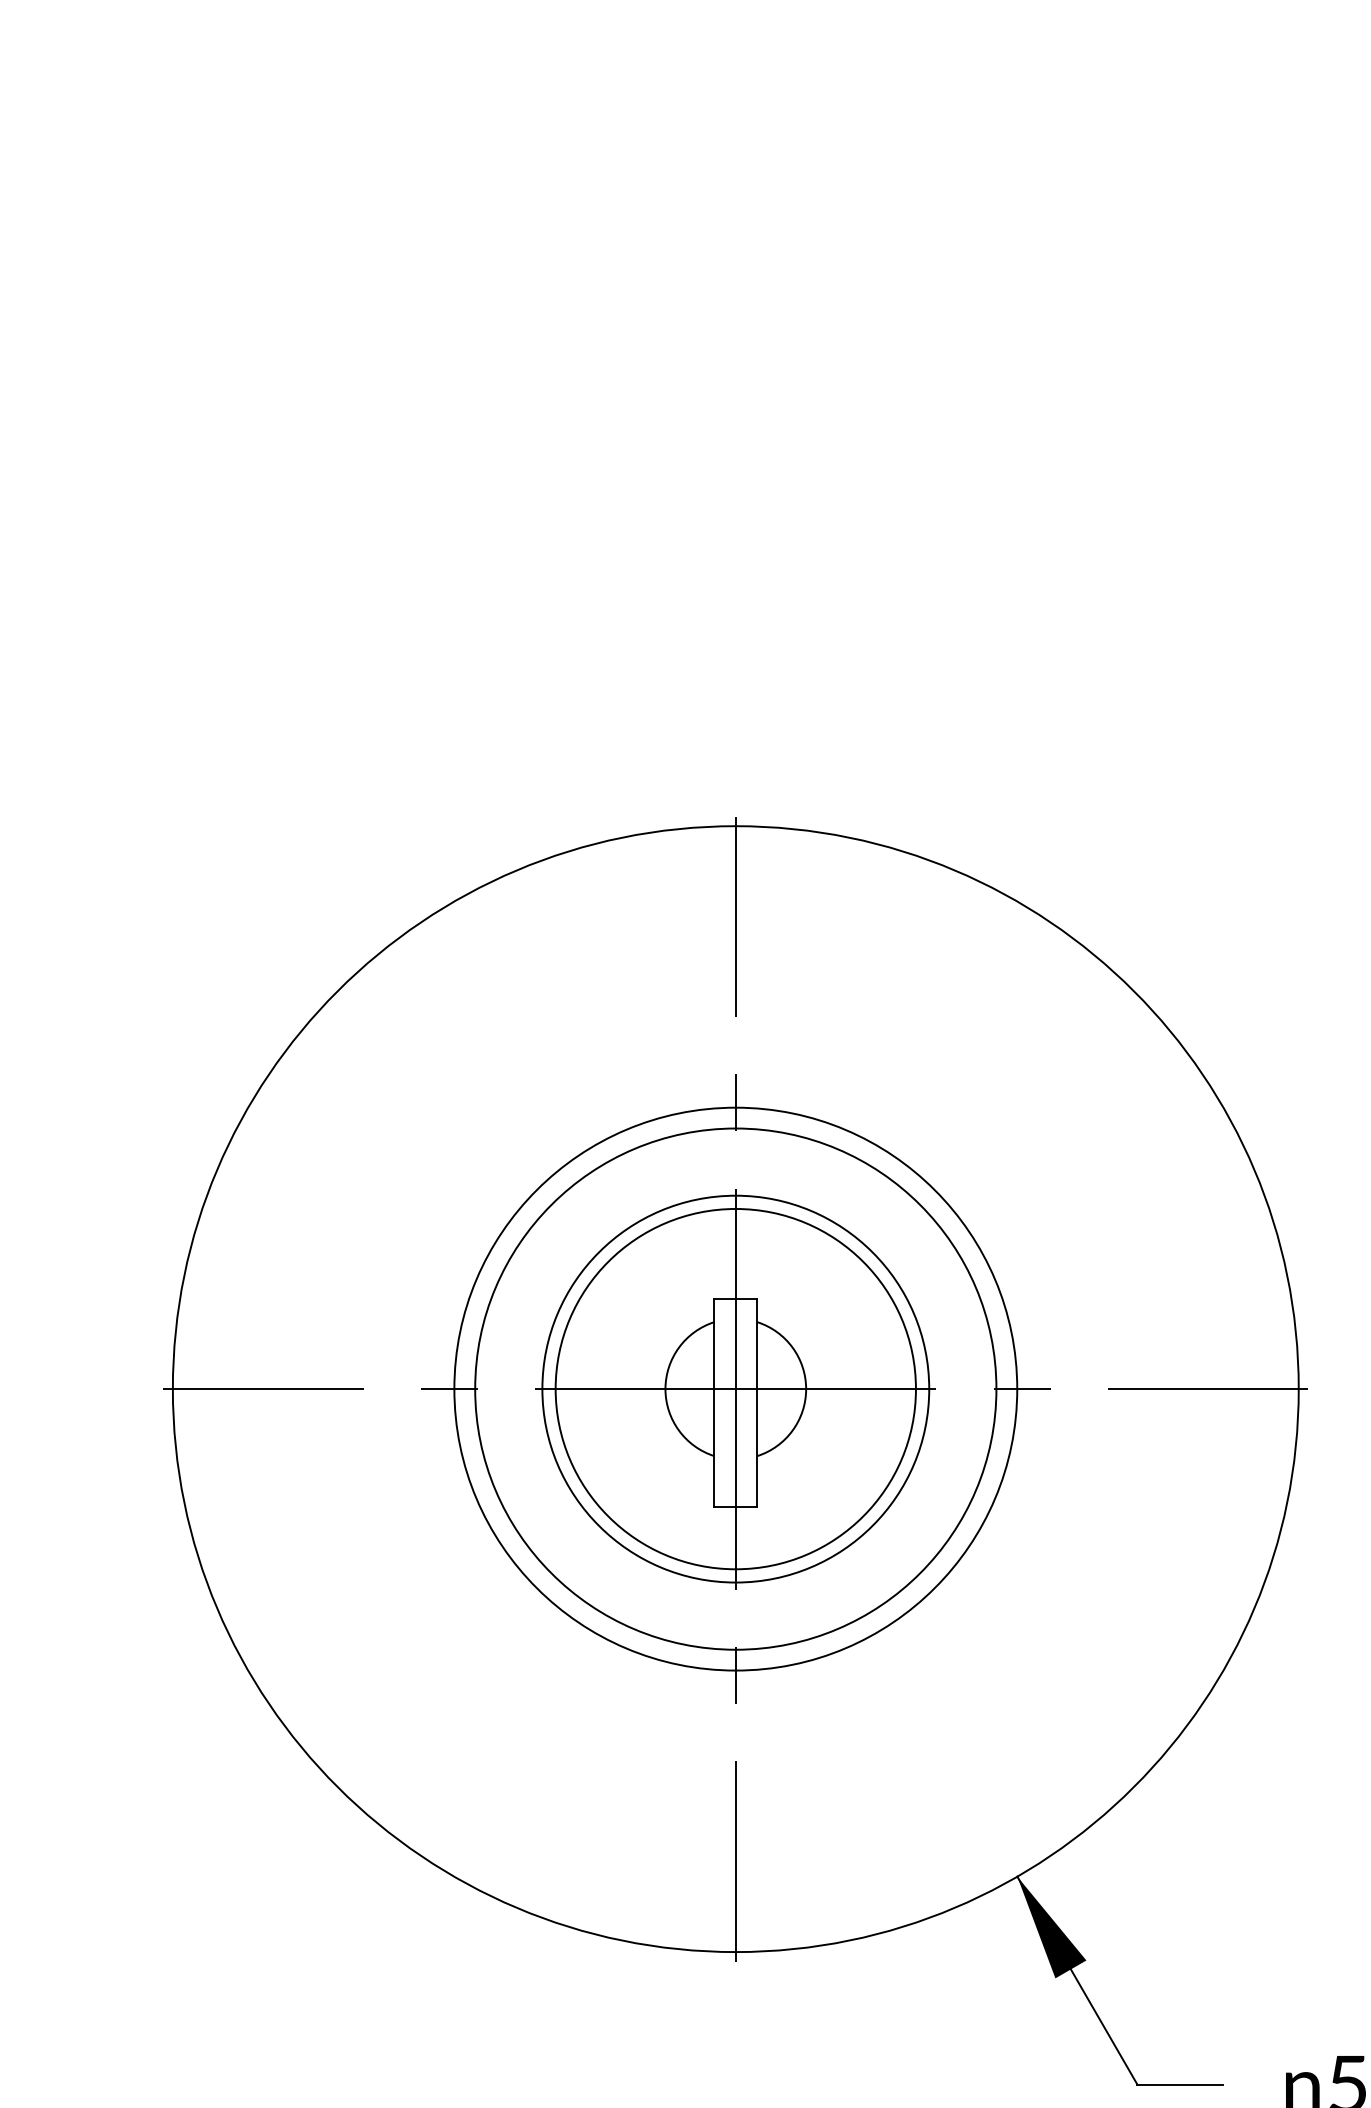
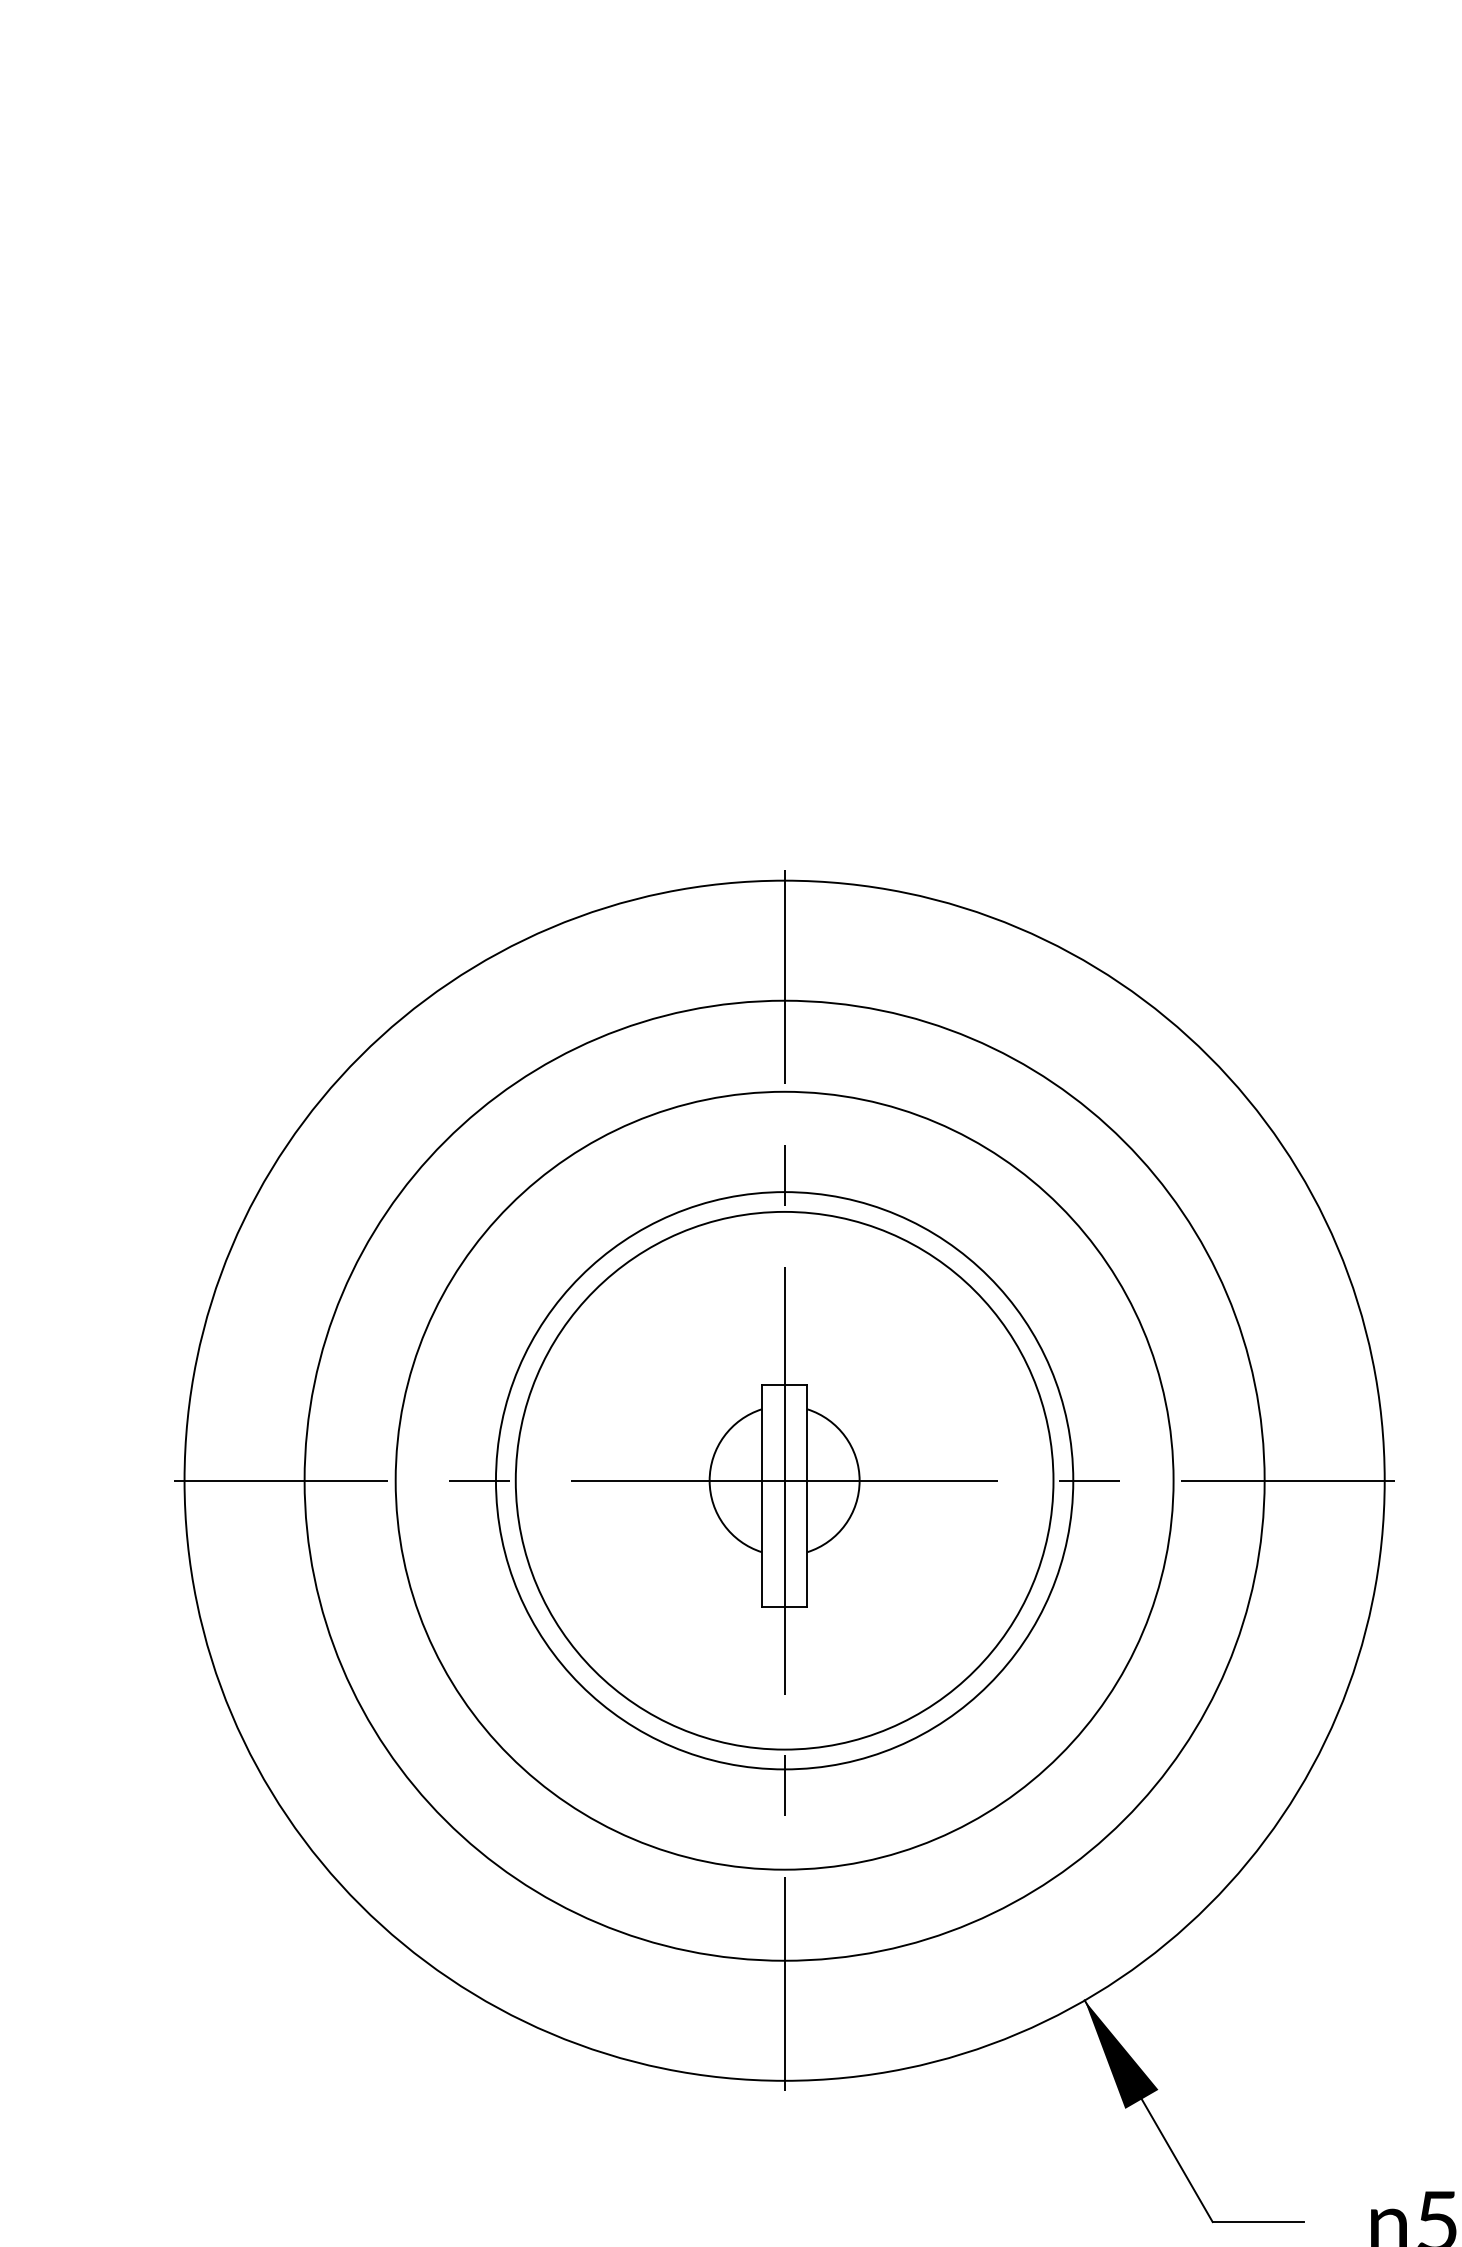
circle: (735, 1388) -> (784, 1480), size x1.4
circle: (735, 1388) -> (784, 1480), size x1.4
circle: (735, 1388) -> (784, 1480), size x1.4
circle: (735, 1388) -> (784, 1480), size x1.6

